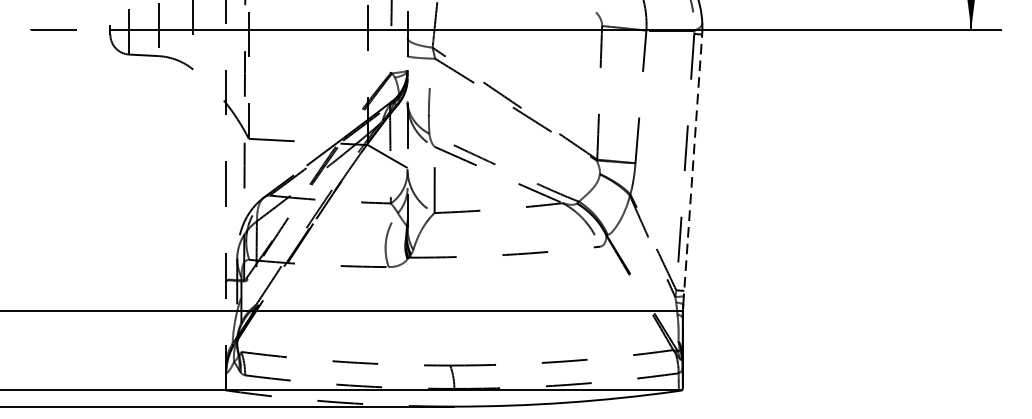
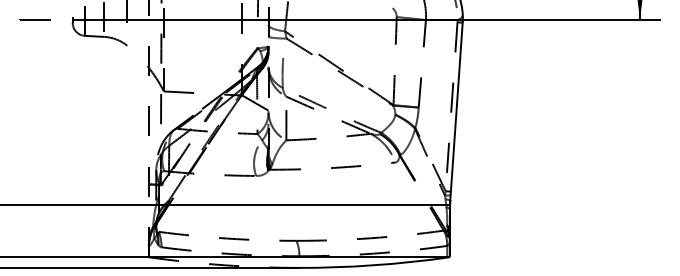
line: (692, 169) -> (456, 111), dashed -> solid

